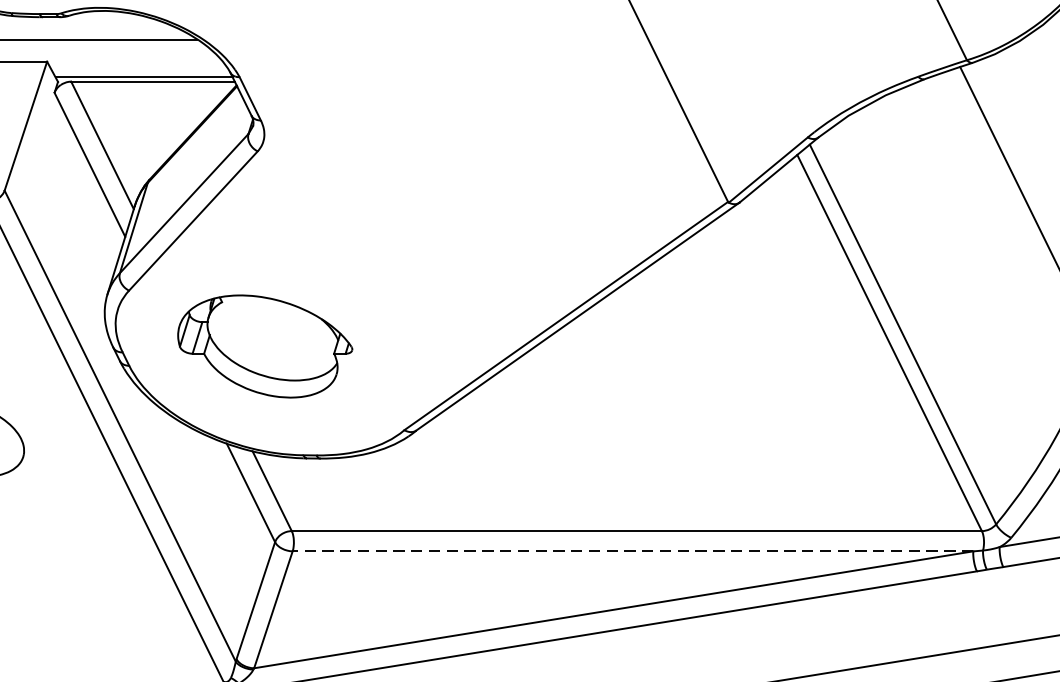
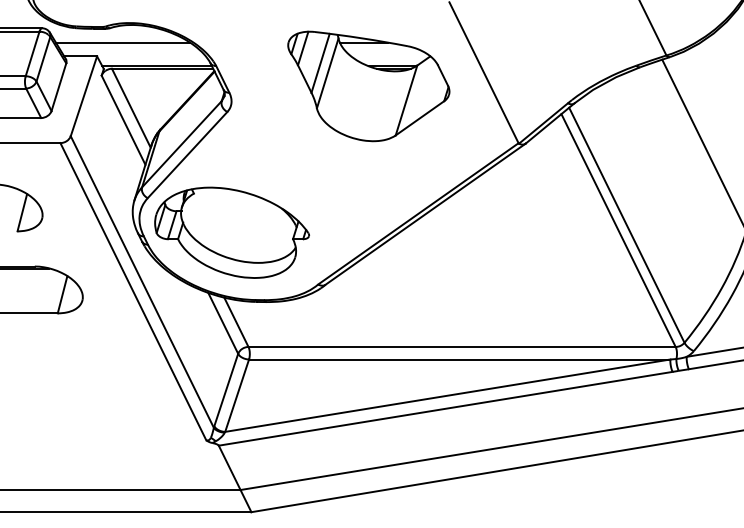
part: (485, 110) -> (368, 86), added
part: (264, 346) -> (231, 232), size x1.43
line: (632, 551) -> (459, 359), dashed -> solid

